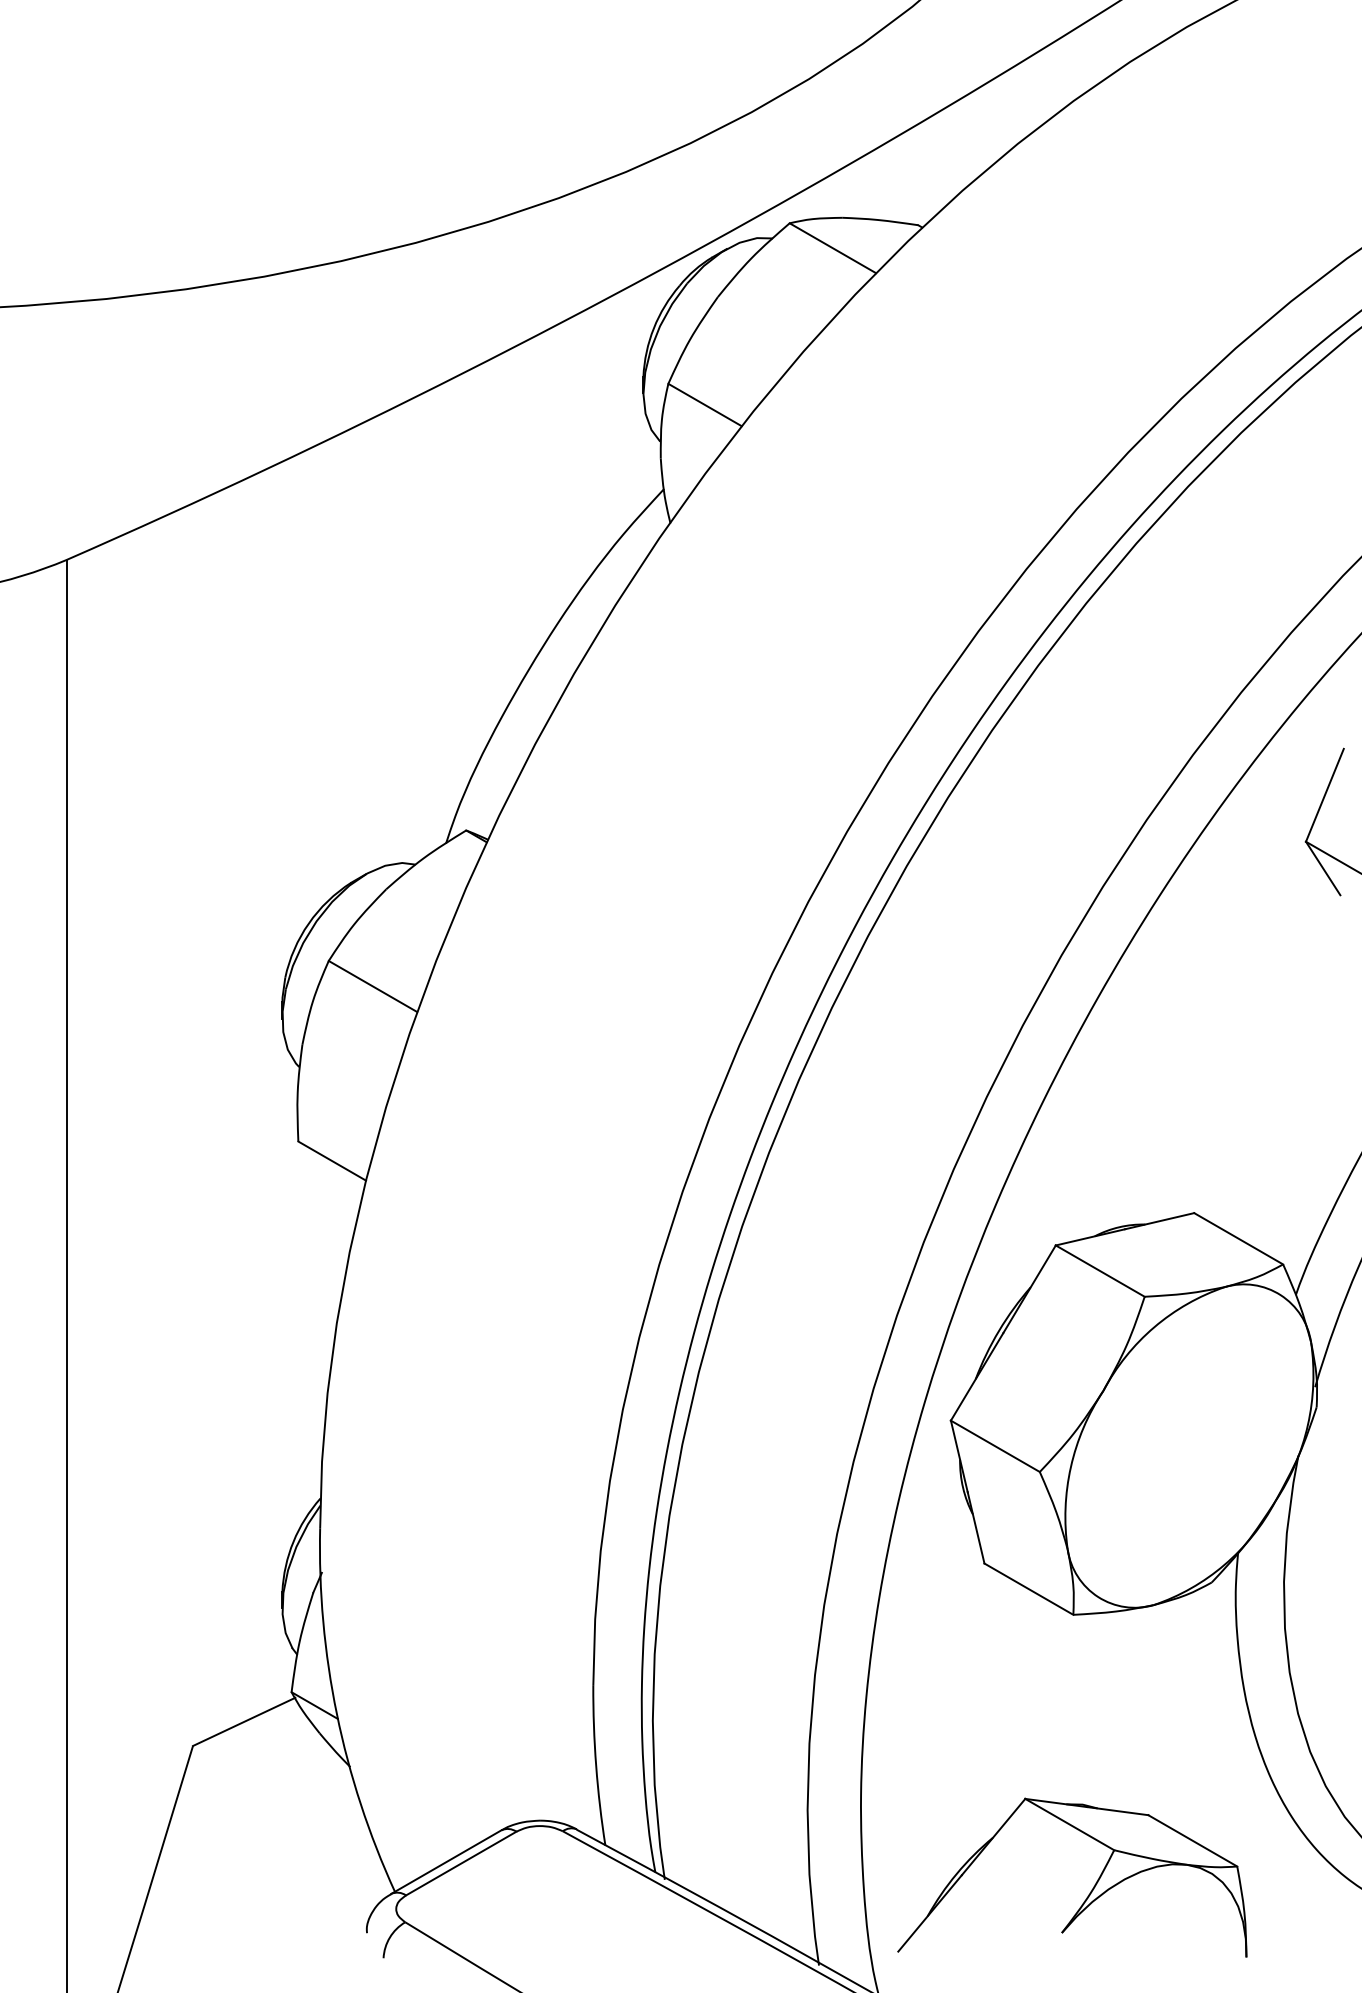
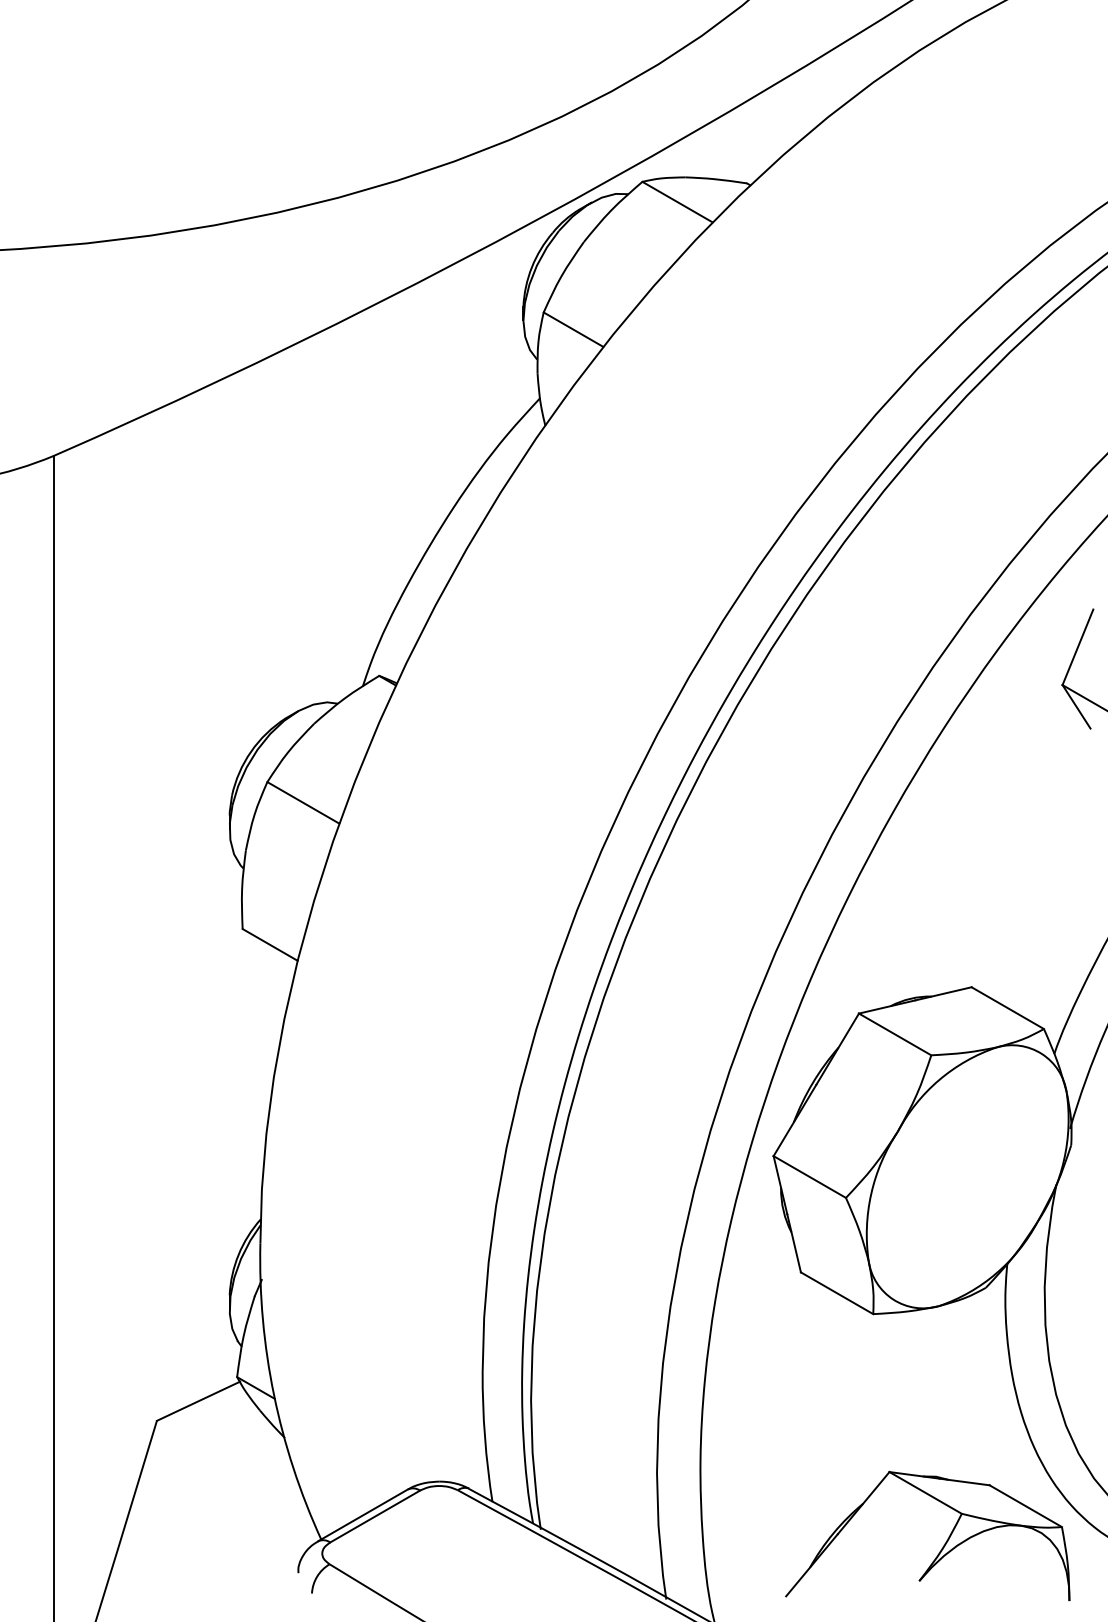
part: (1091, 1889) -> (943, 1545), moved

